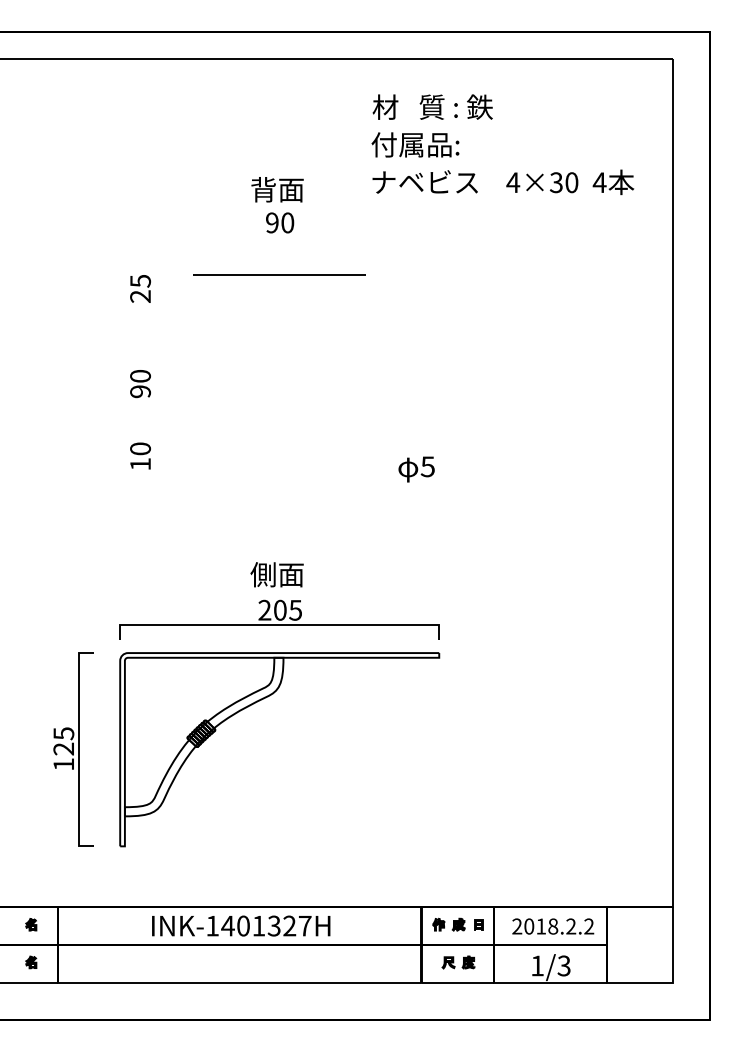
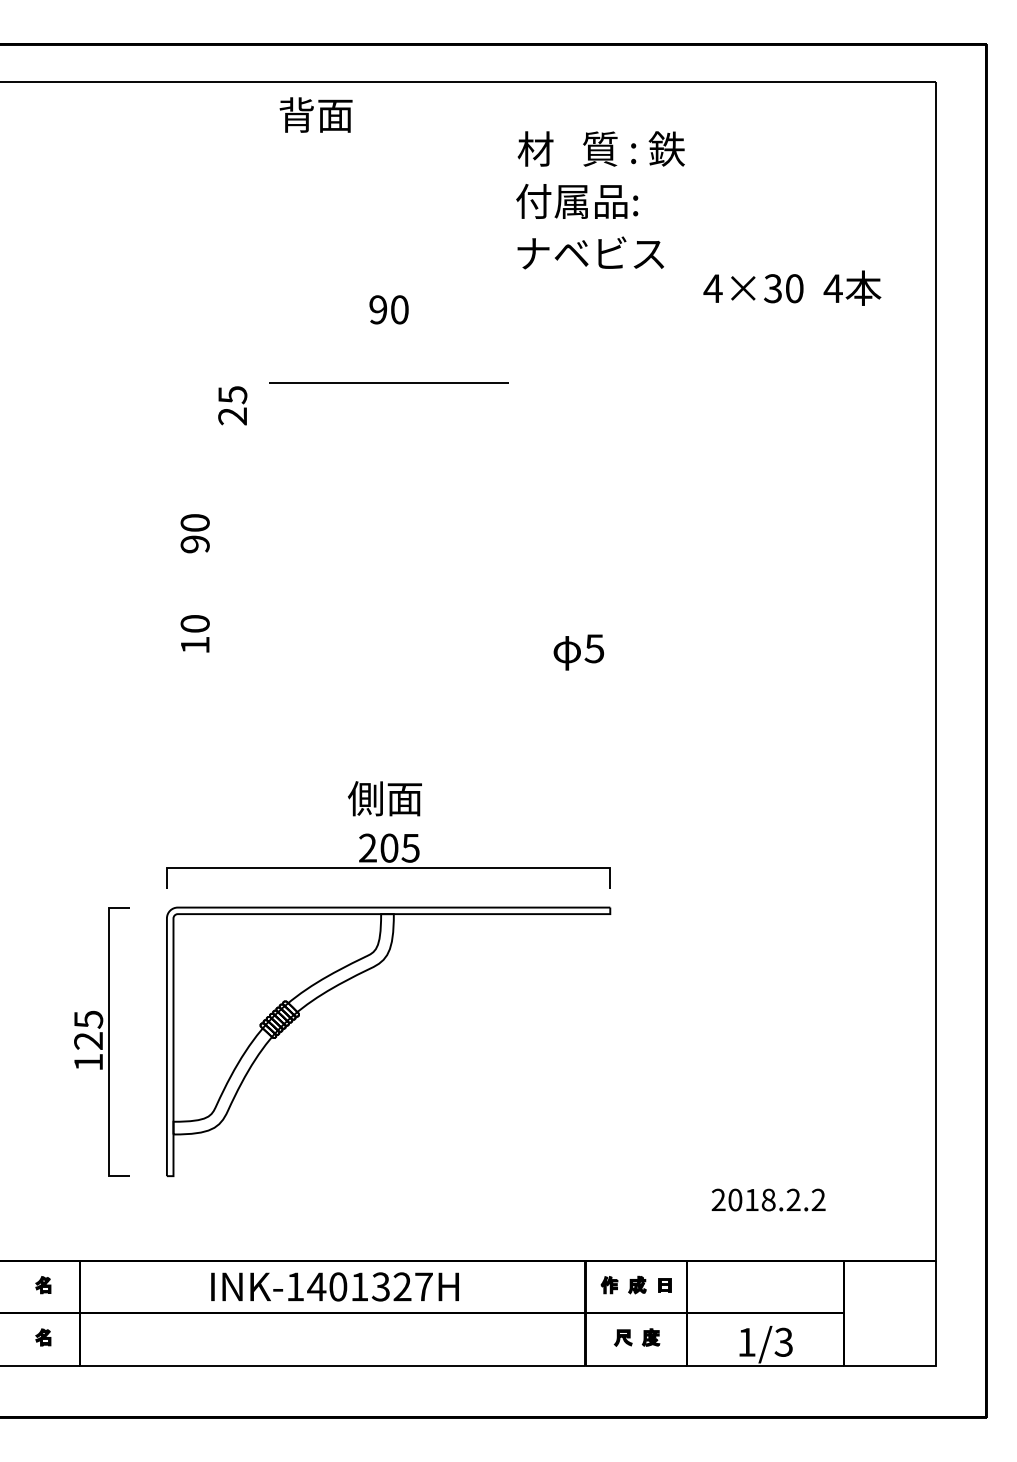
text: (570, 182) -> (792, 288), moved
text: (277, 189) -> (316, 114), moved
text: (140, 288) -> (232, 405), moved
text: (553, 926) -> (769, 1199), moved

